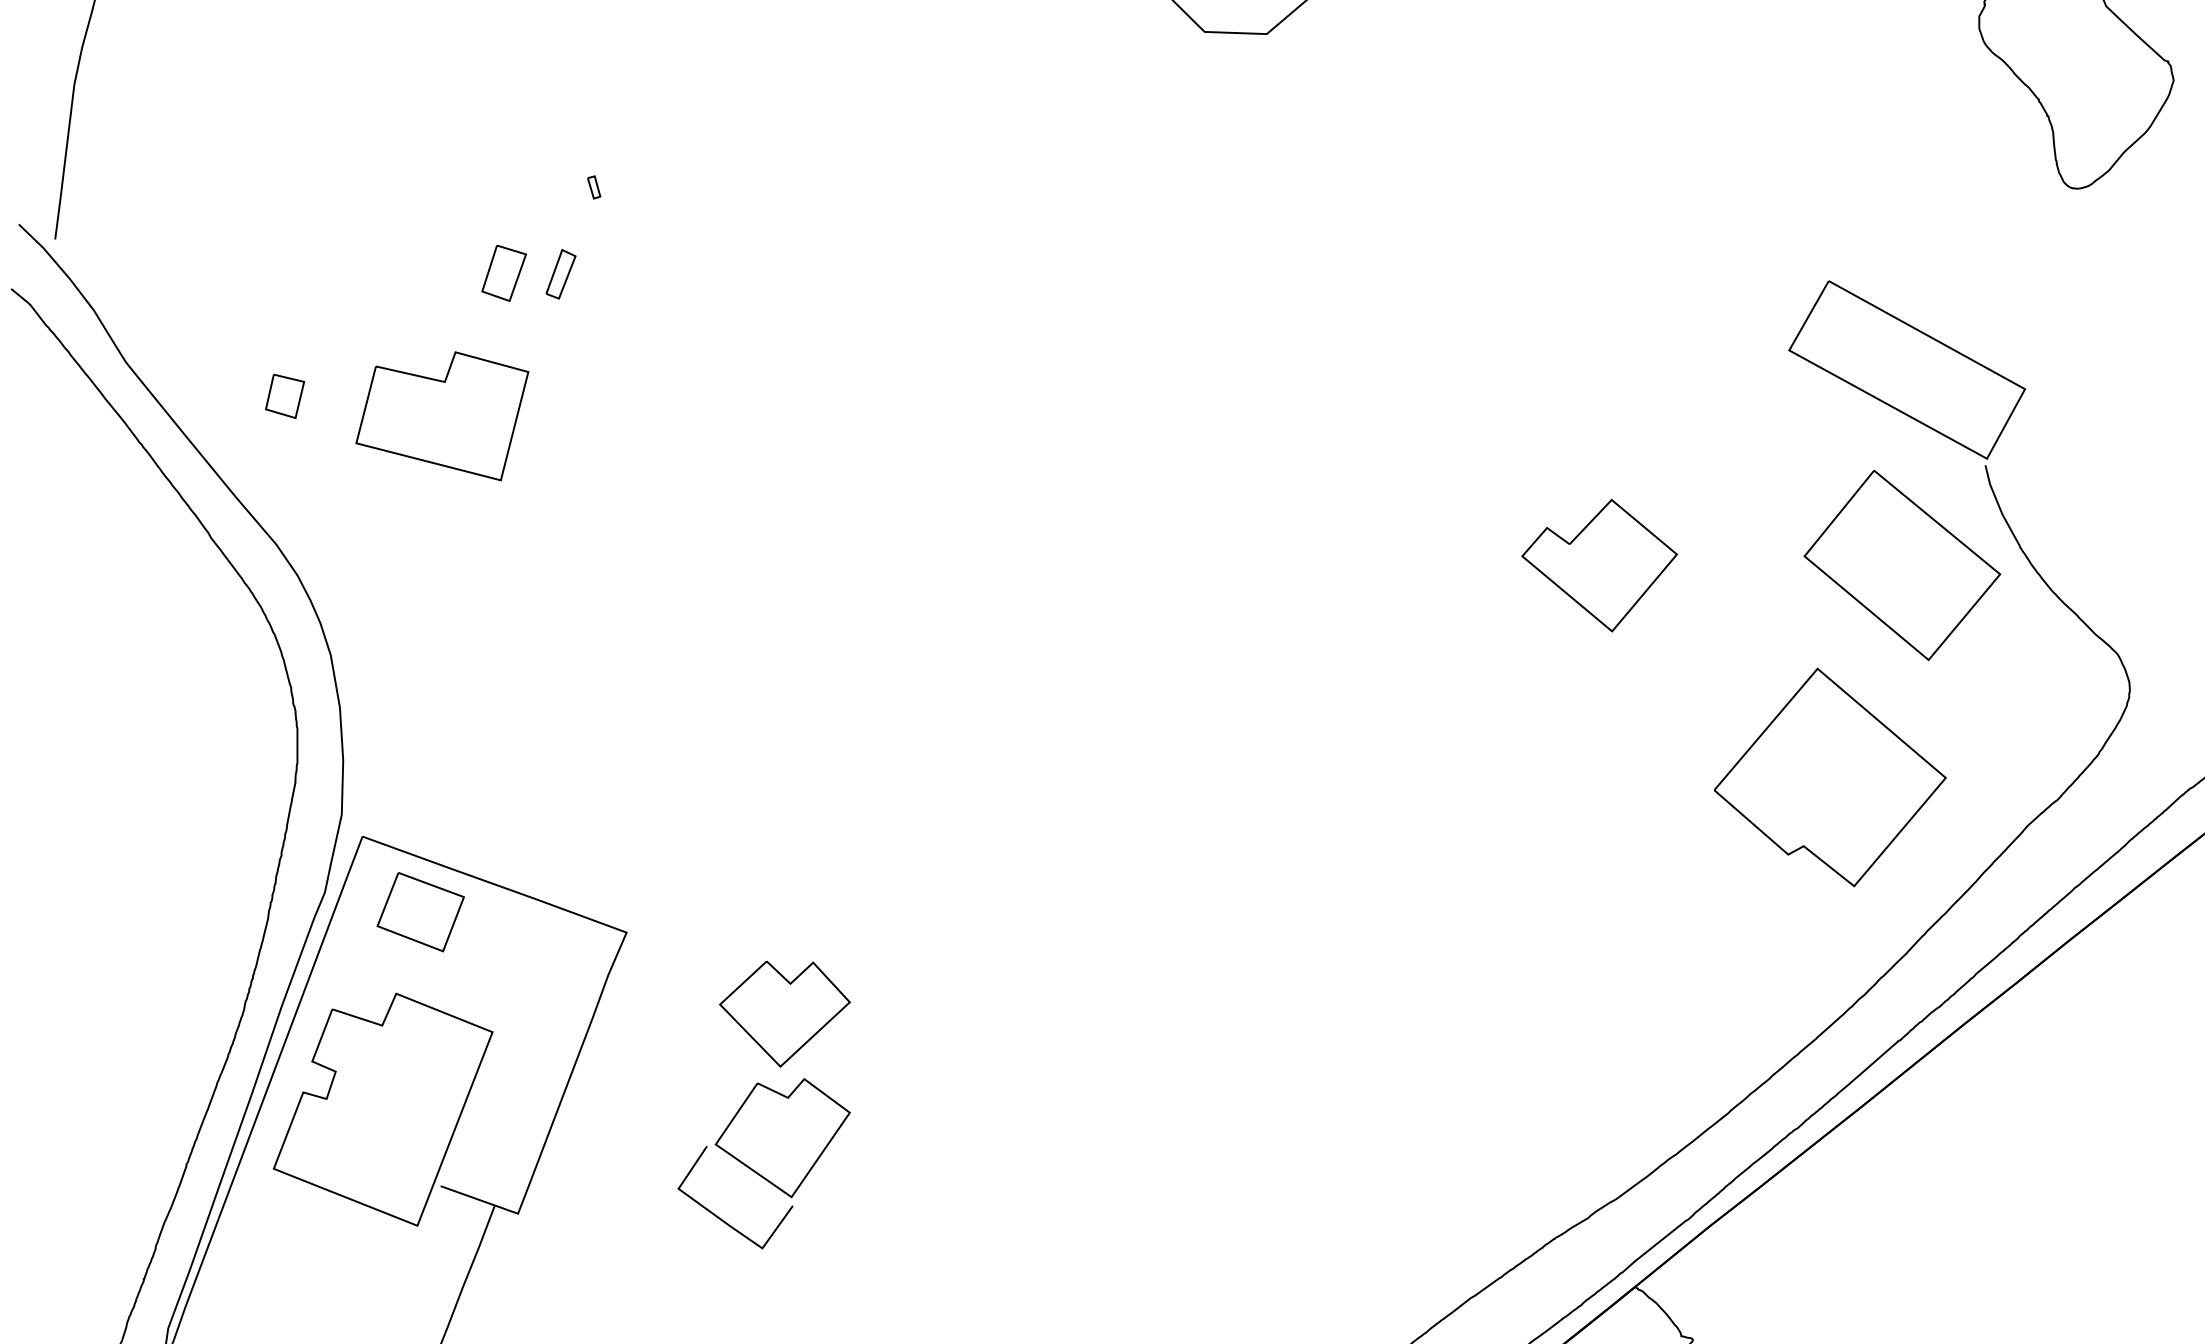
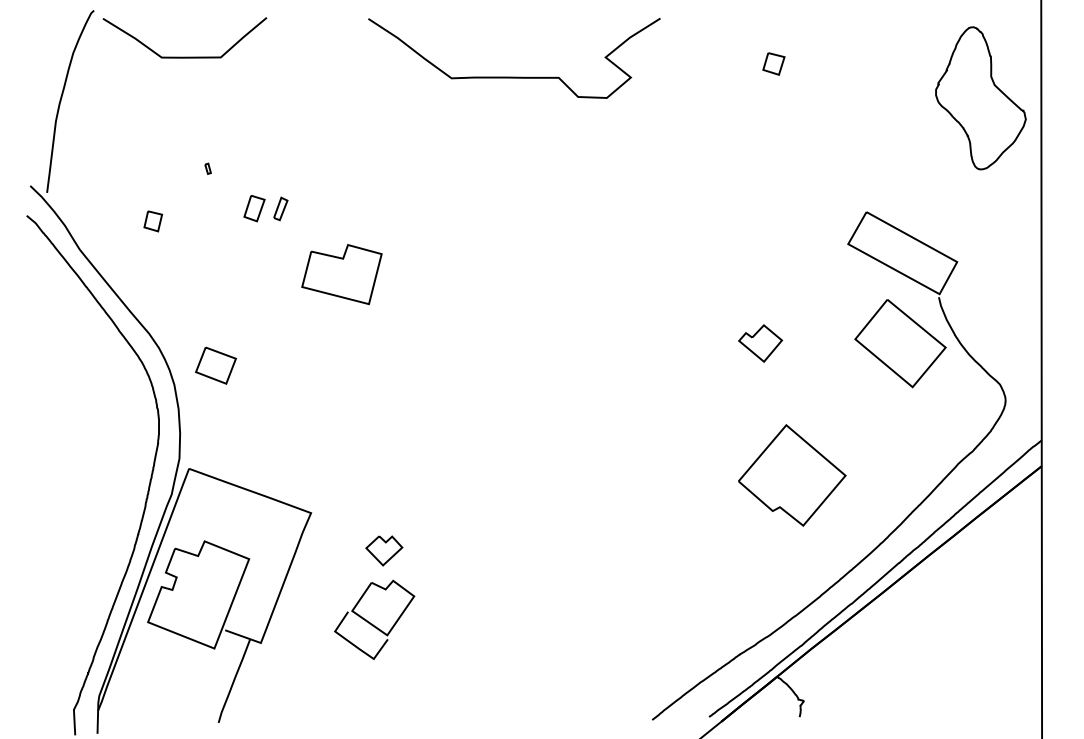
part: (592, 186) -> (207, 168), moved
part: (285, 396) -> (153, 221), moved
part: (441, 416) -> (341, 274), moved
part: (1599, 565) -> (760, 343), size x0.6
part: (1830, 777) -> (792, 475), moved
part: (419, 911) -> (215, 365), moved
part: (785, 1013) -> (384, 550), size x0.6

